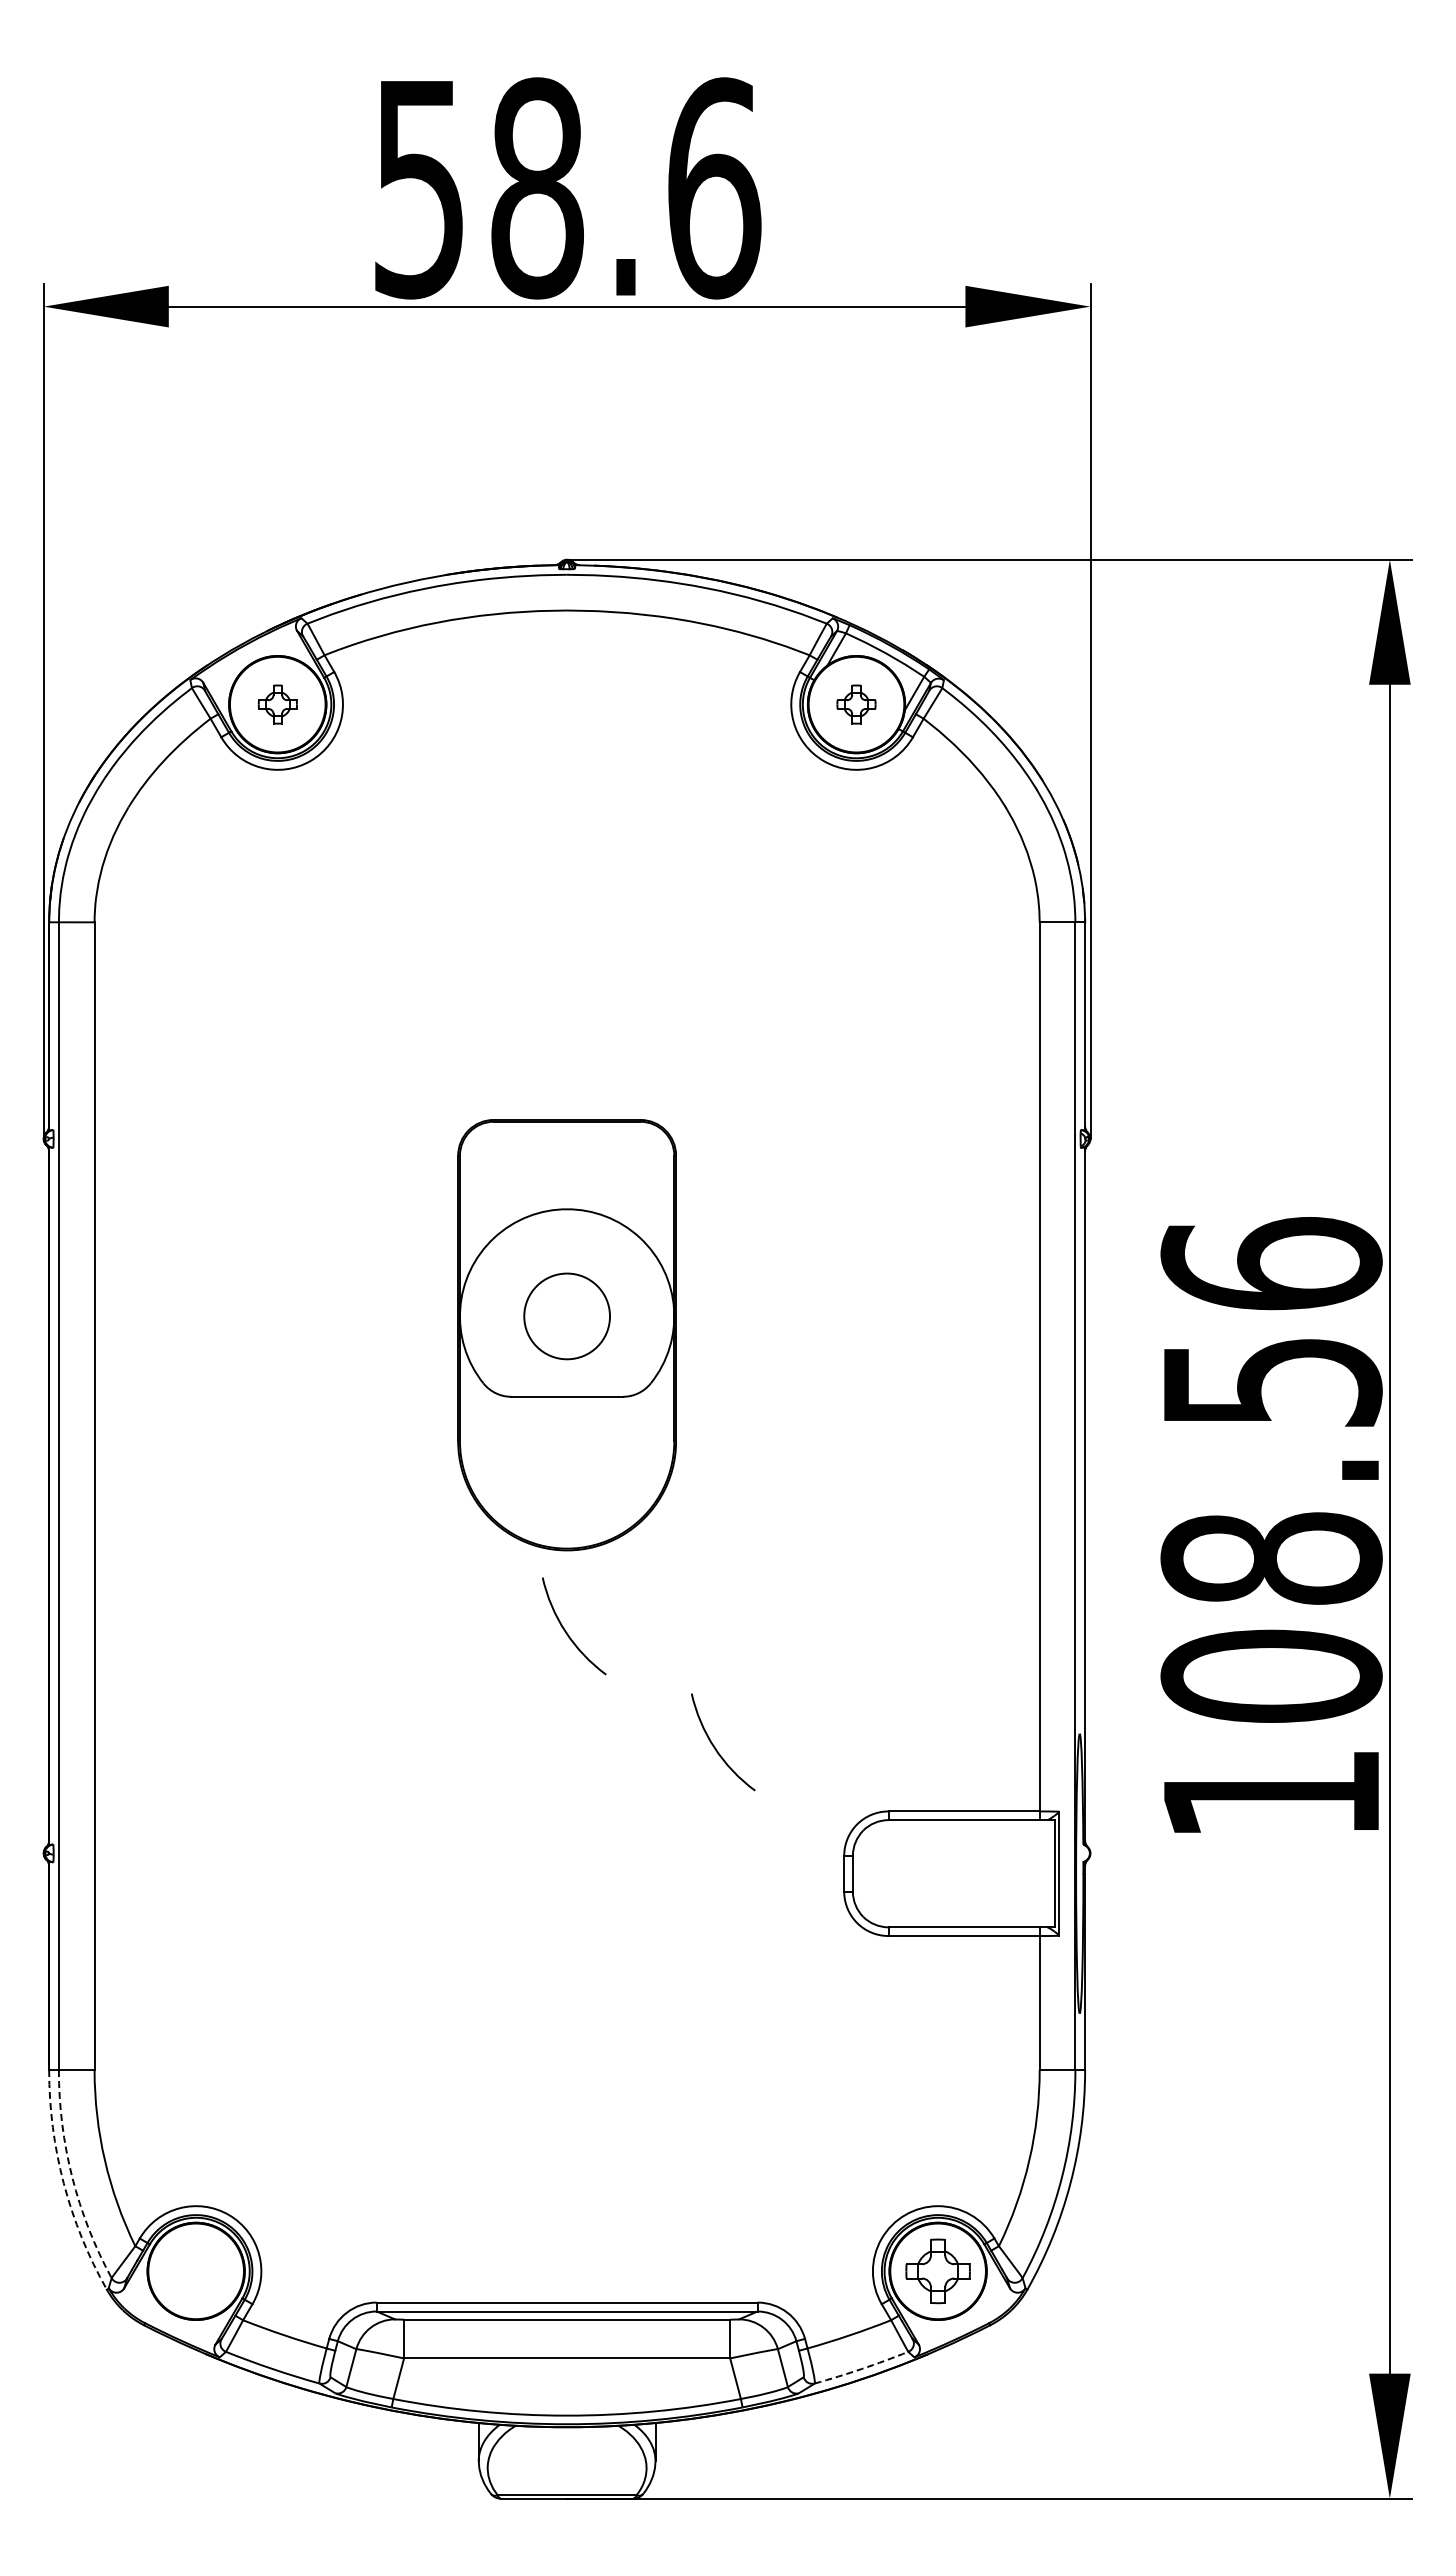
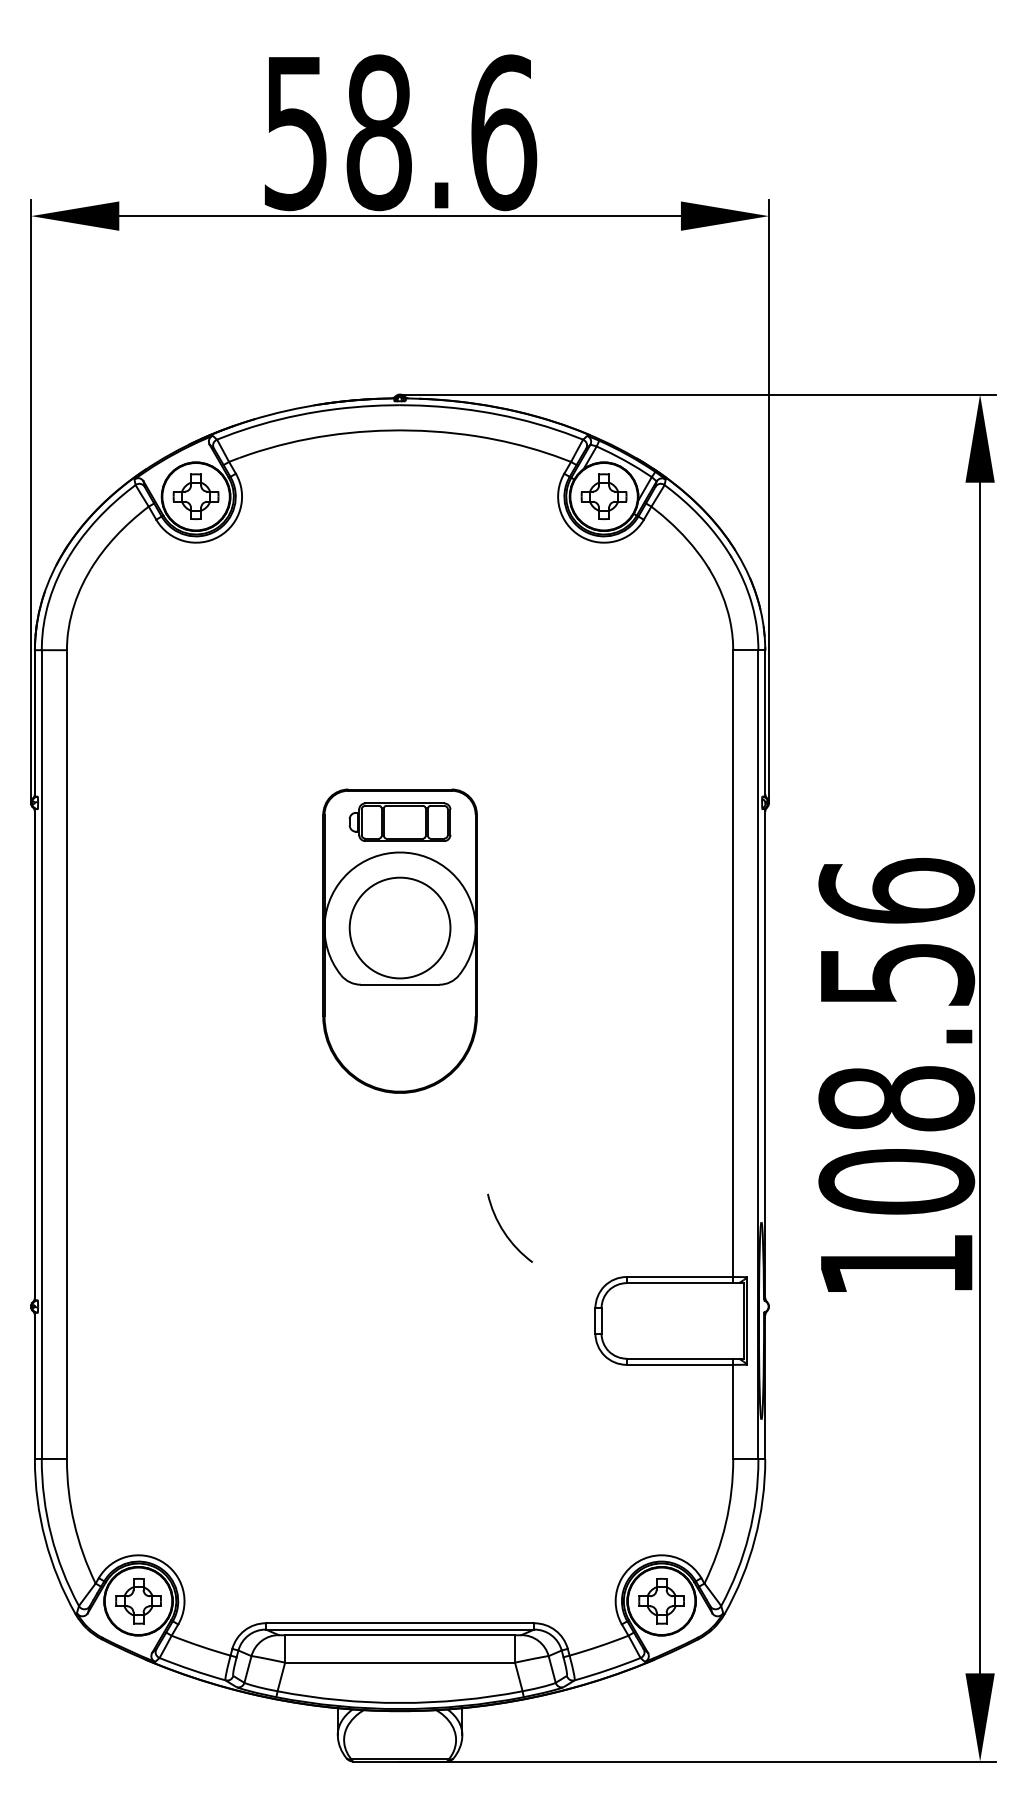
part: (277, 704) -> (195, 496), size x1.67
part: (856, 704) -> (604, 496), size x1.67
part: (566, 1165) -> (399, 821), added
circle: (566, 1316) -> (399, 928), size x1.67
arc: (567, 1632) -> (400, 1150), removed
arc: (72, 2177) -> (51, 1535), dashed -> solid
arc: (63, 2183) -> (45, 1539), dashed -> solid
part: (195, 2271) -> (138, 1601), added
arc: (861, 2368) -> (607, 1669), dashed -> solid

